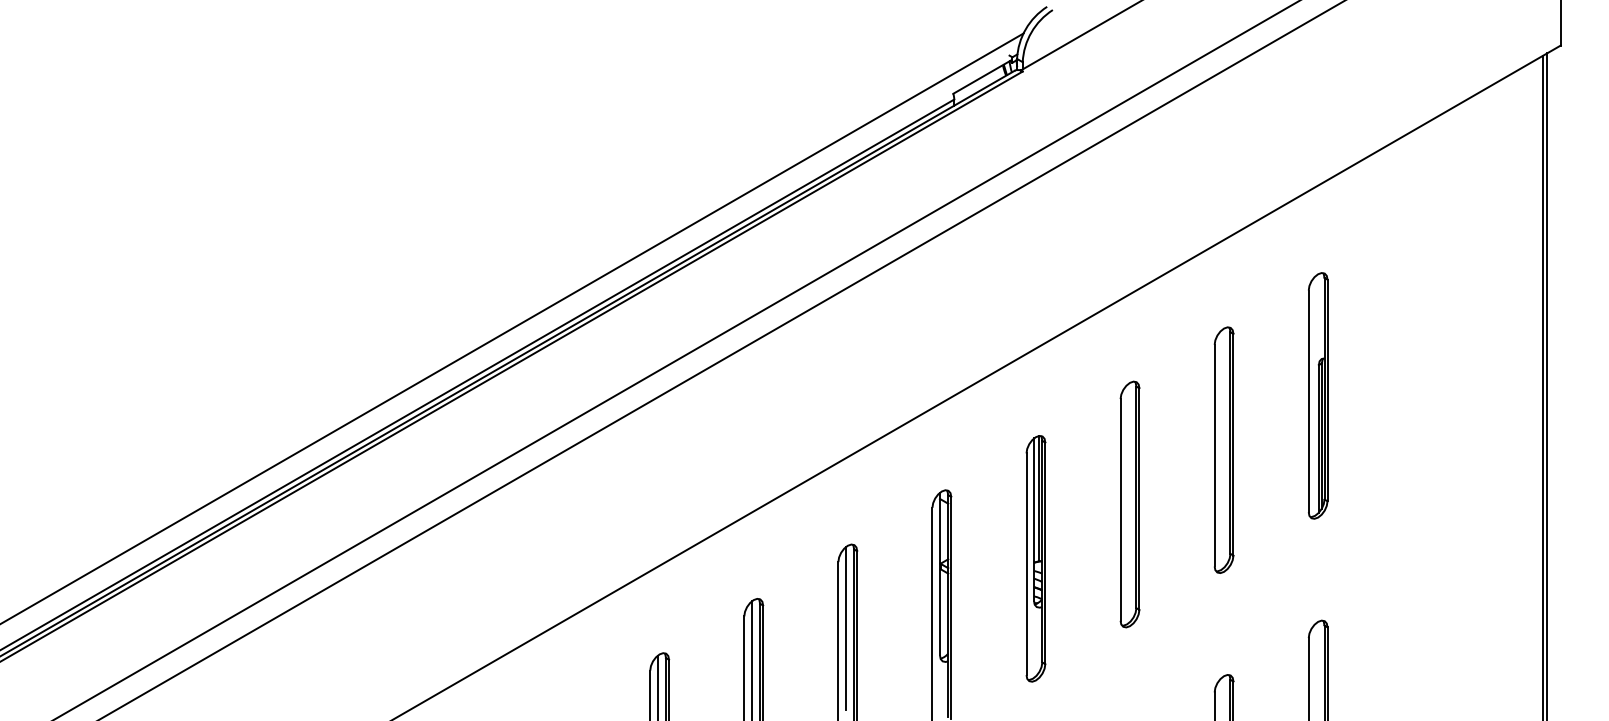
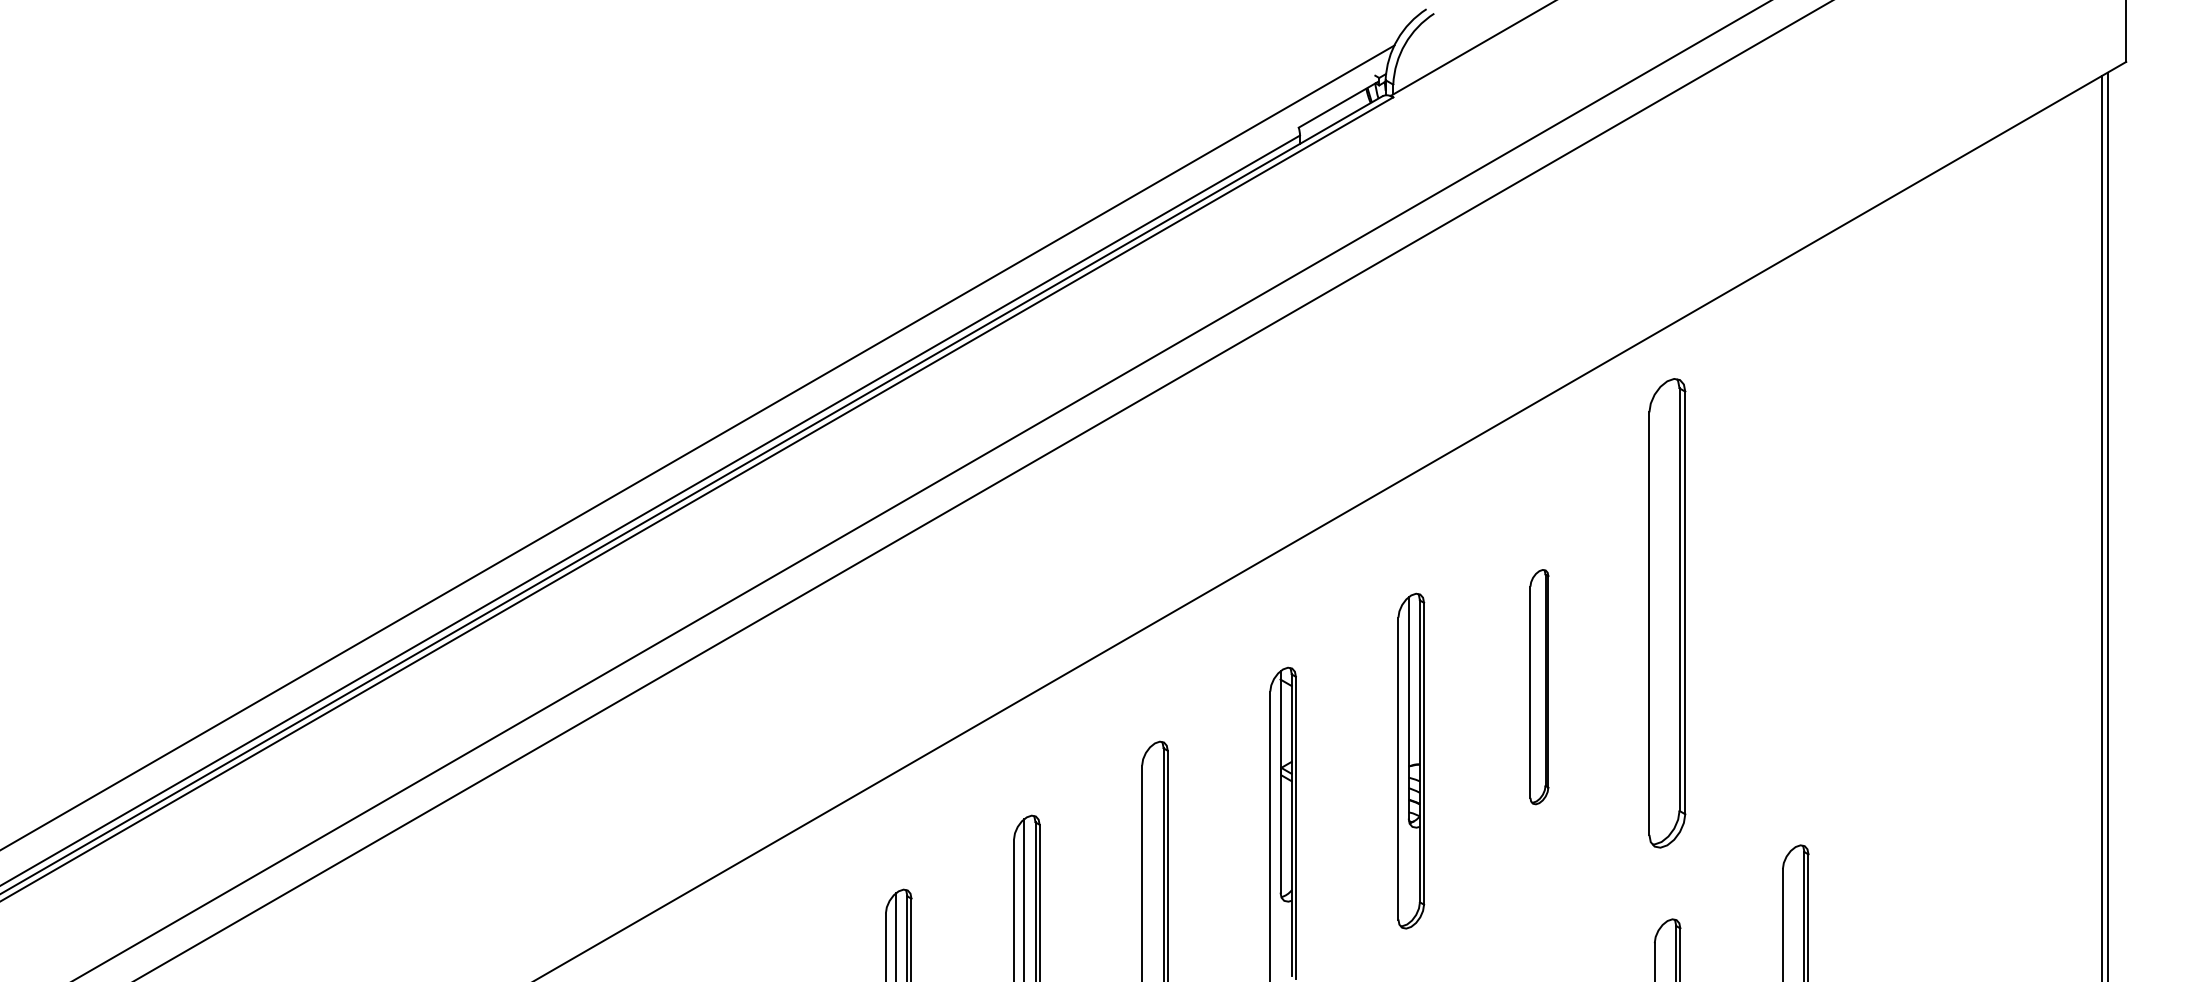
part: (1318, 396) -> (1795, 539), removed
part: (1224, 449) -> (1667, 612), size x1.4
line: (1039, 498) -> (1415, 678), removed
part: (1130, 504) -> (1539, 686), size x0.7
line: (845, 628) -> (1152, 855), removed

